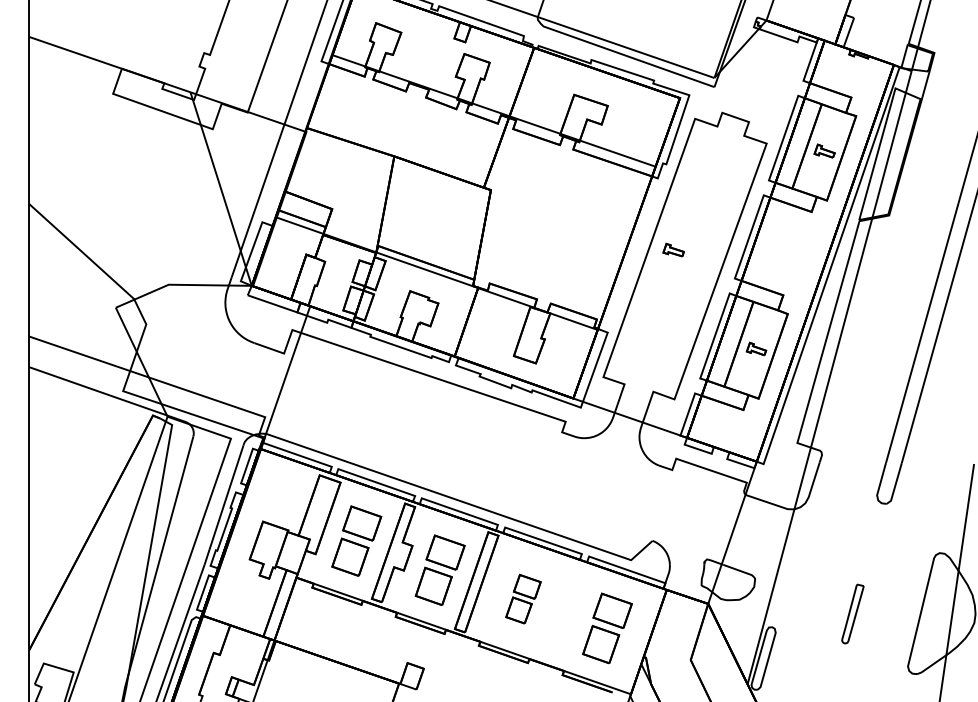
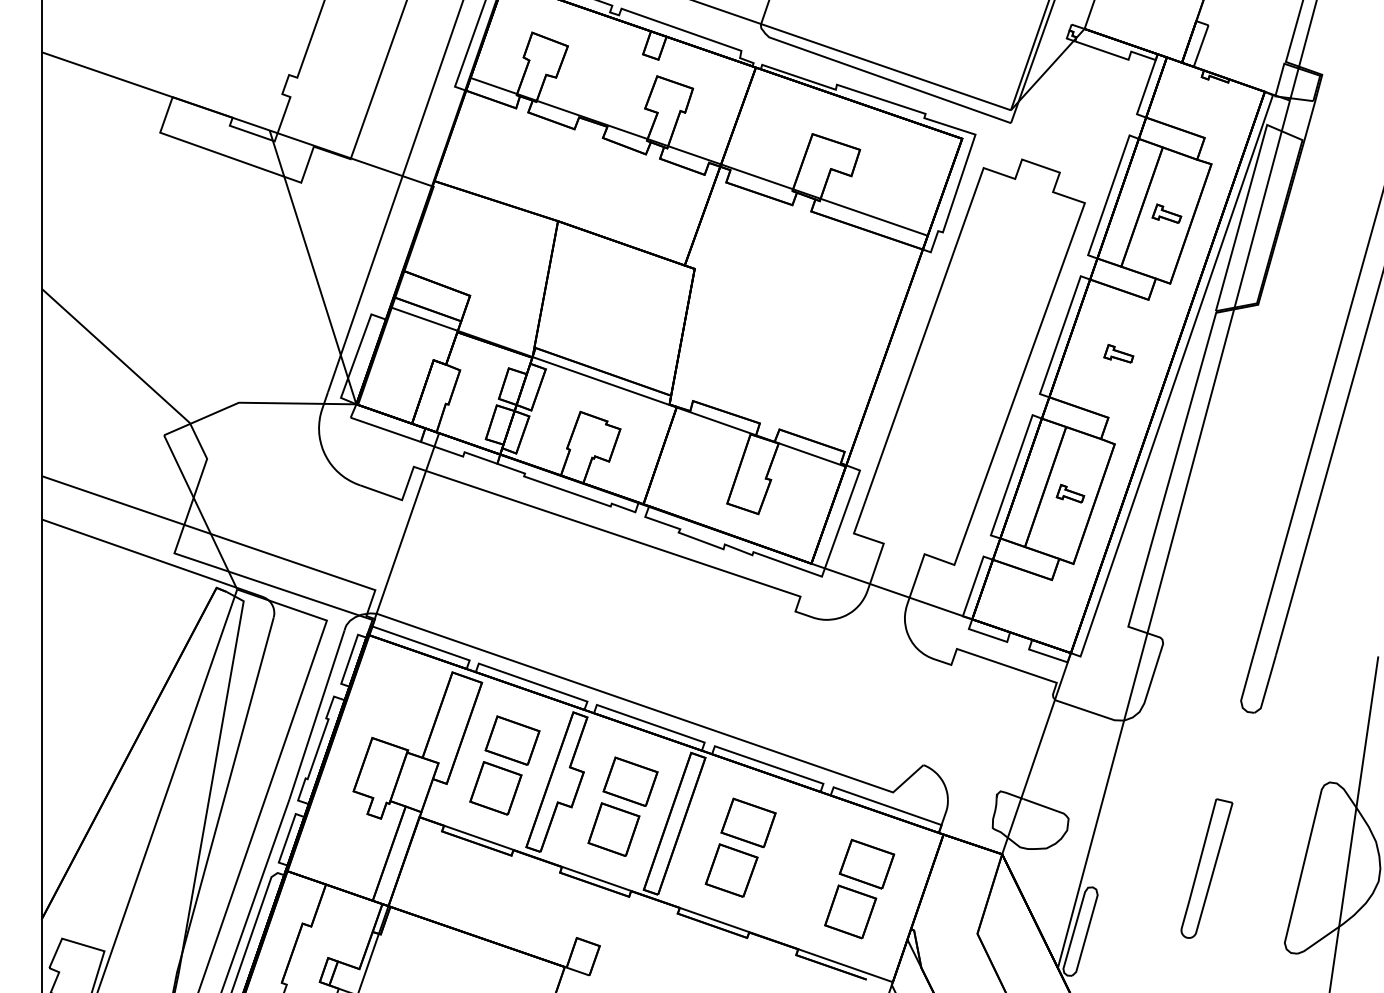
part: (673, 249) -> (1118, 352), moved
part: (523, 598) -> (740, 846), size x1.43
part: (852, 613) -> (1206, 867), size x1.67

